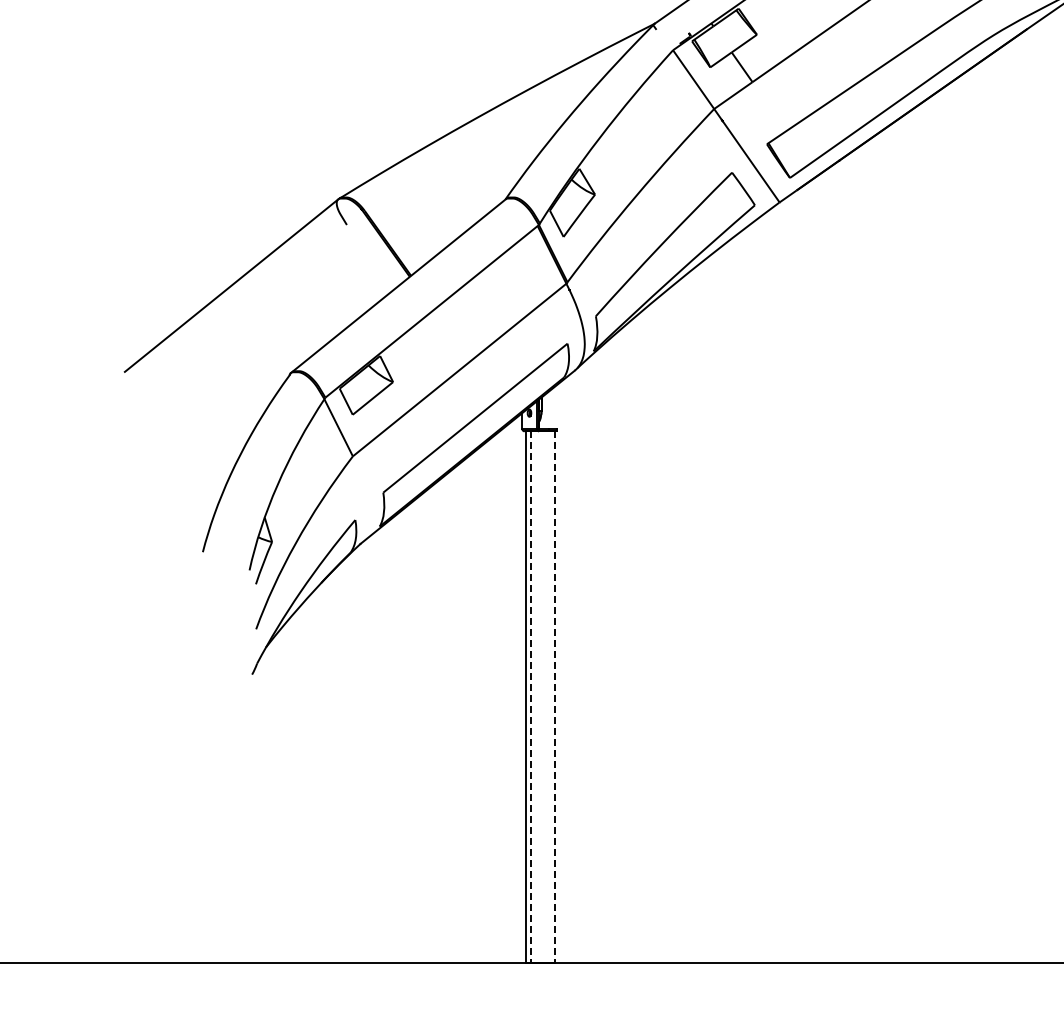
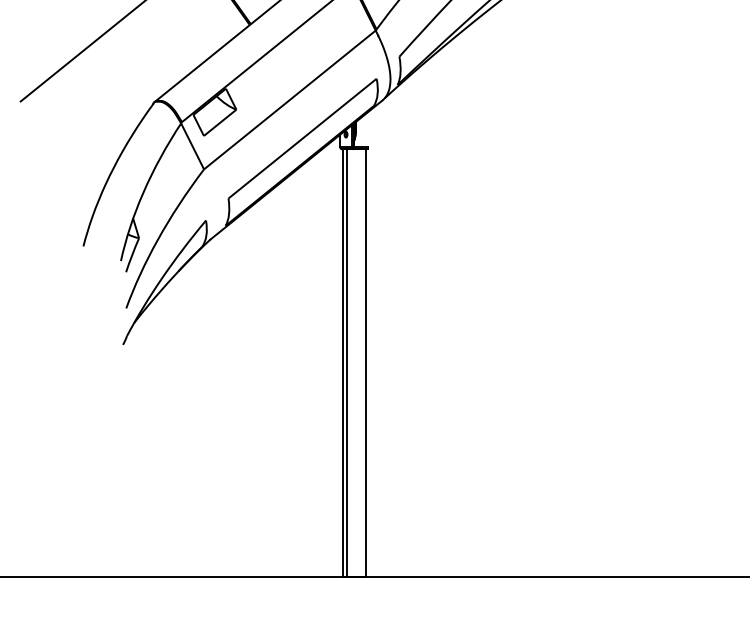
line: (530, 697) -> (346, 363), dashed -> solid
line: (554, 697) -> (366, 363), dashed -> solid

